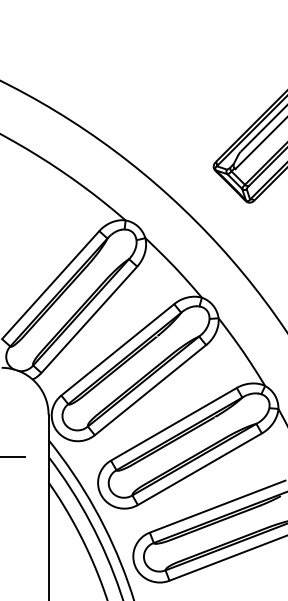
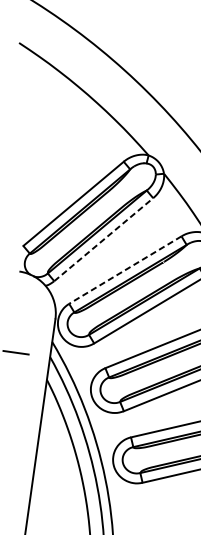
line: (89, 319) -> (103, 239), solid -> dashed
line: (117, 349) -> (125, 269), solid -> dashed

